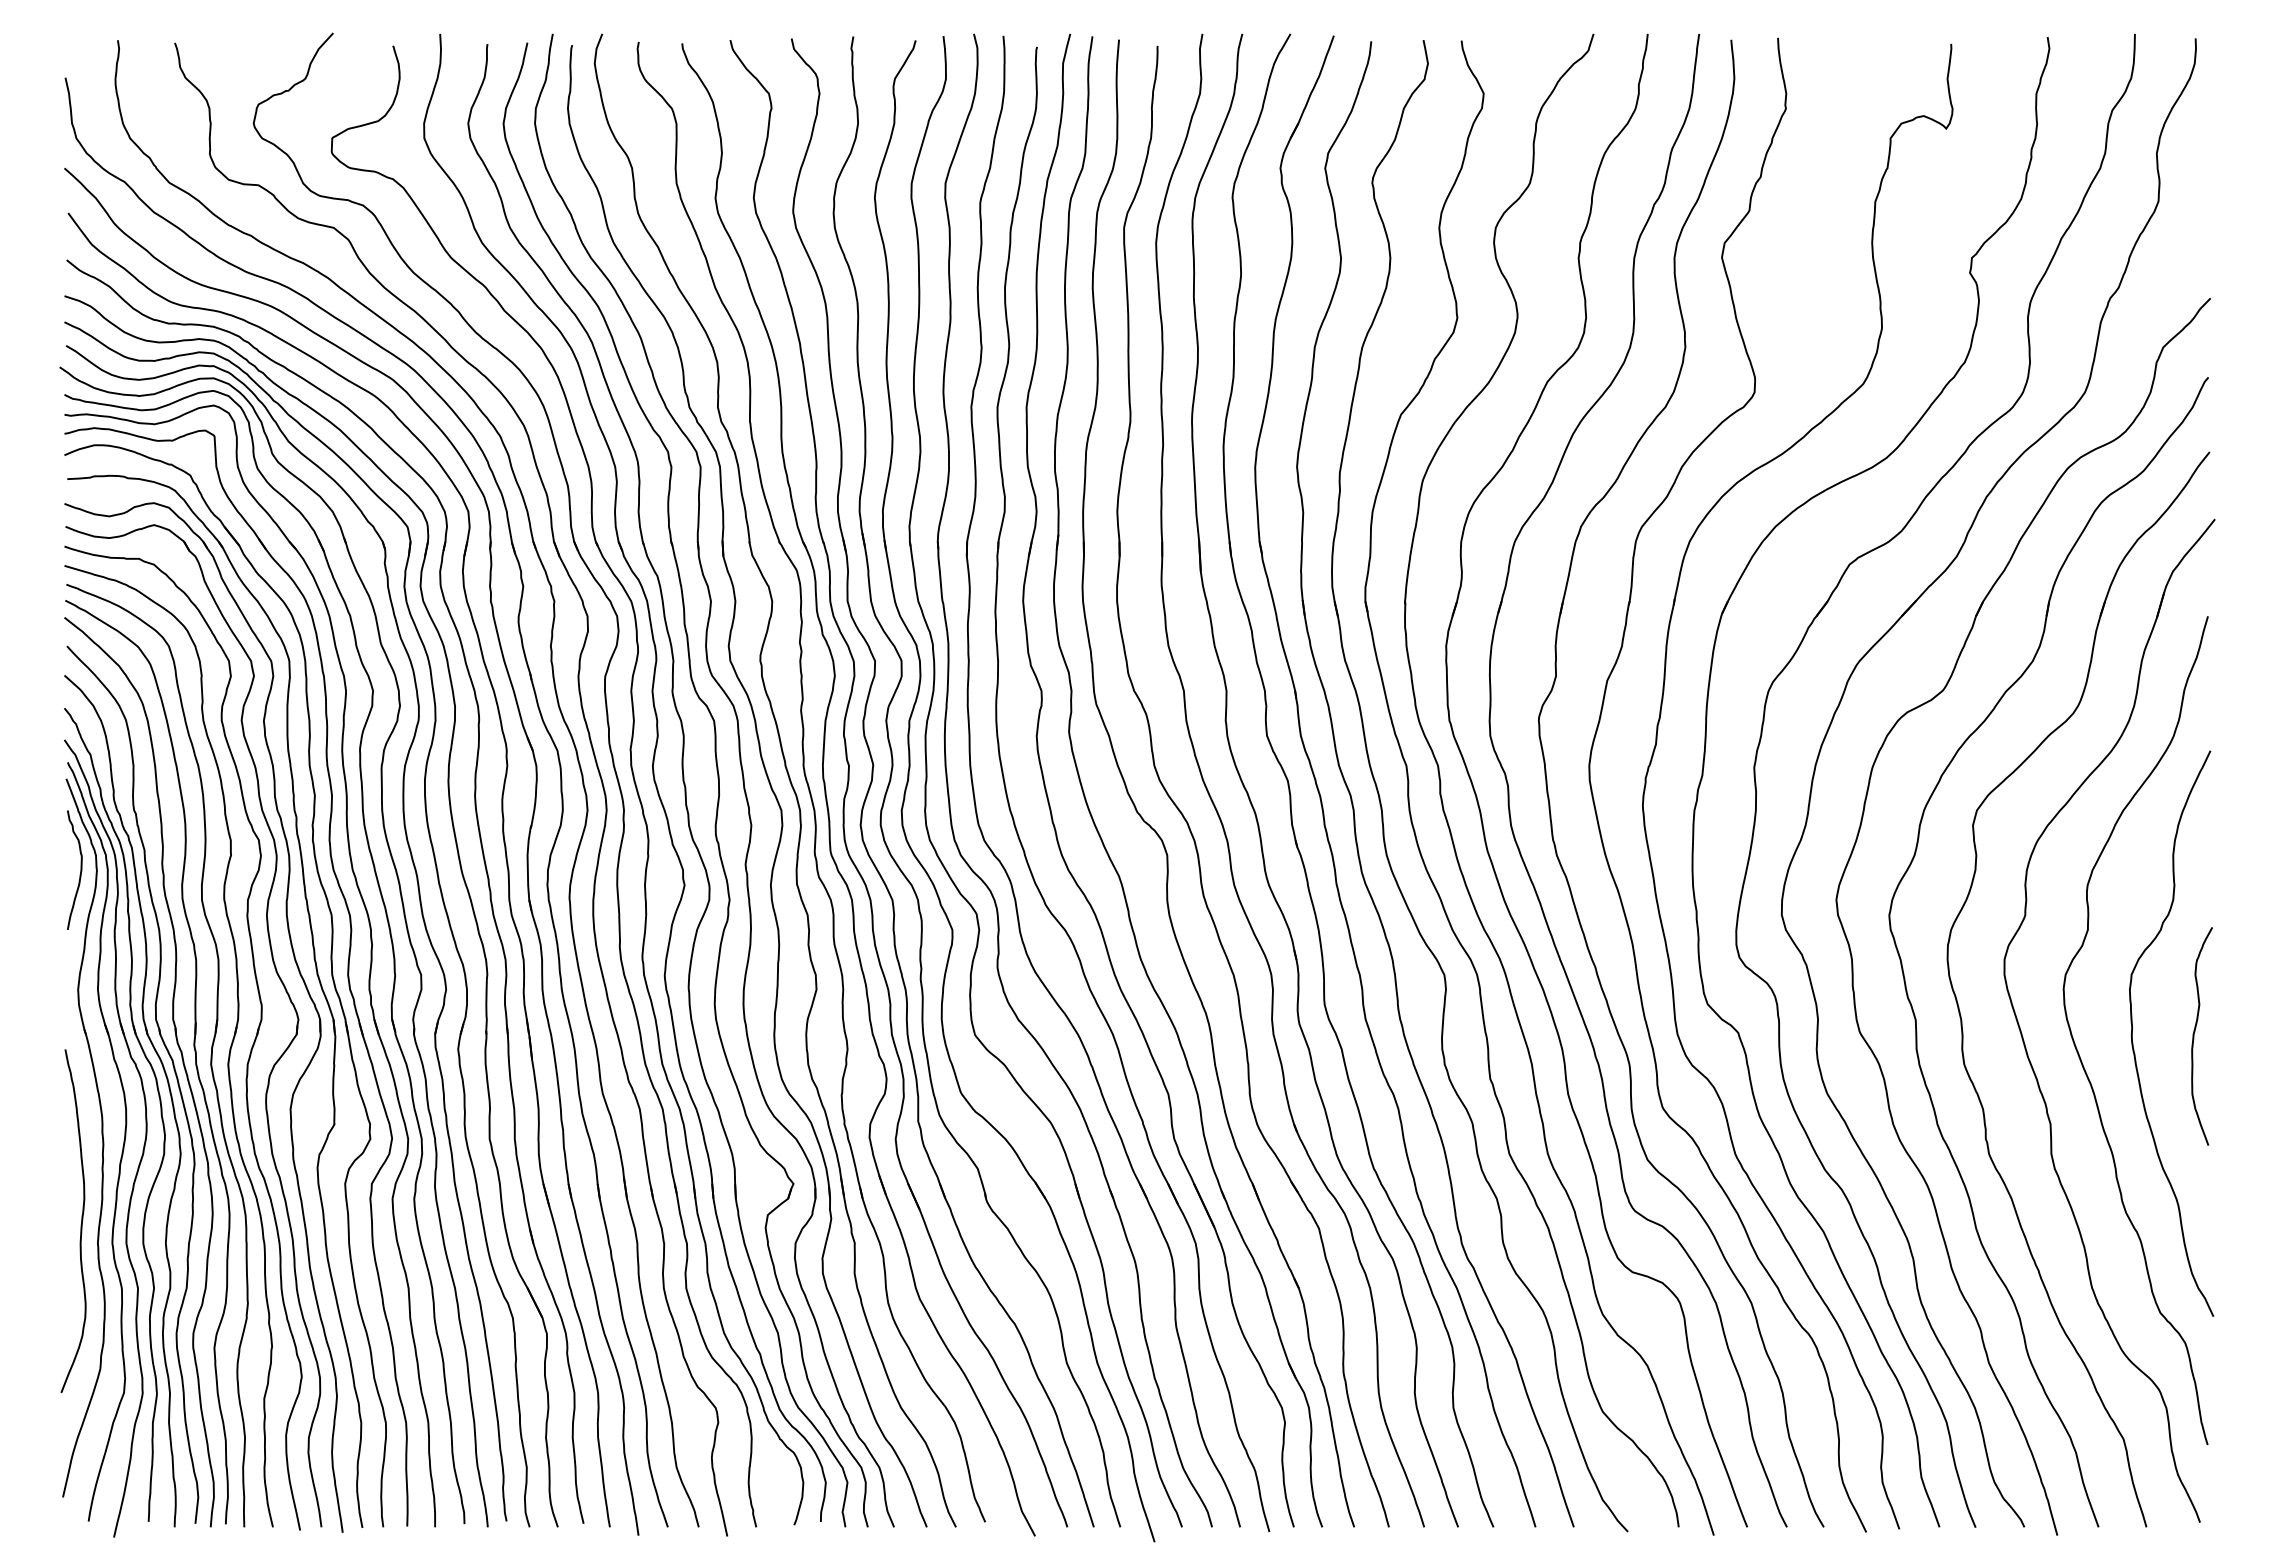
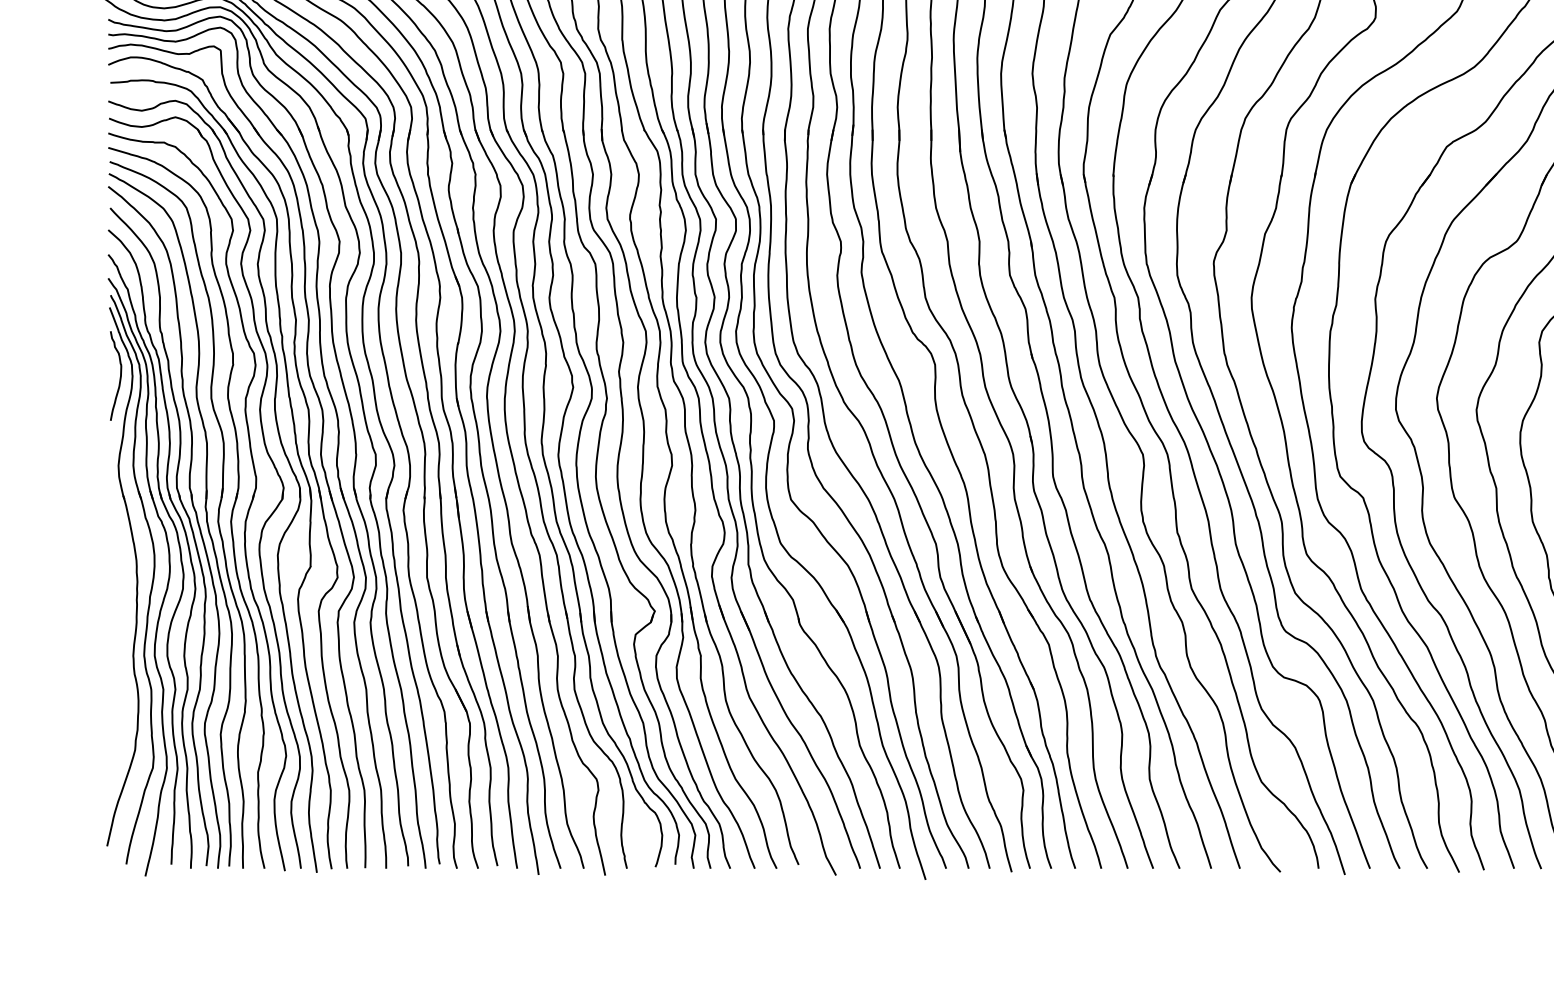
curve: (81, 1220) -> (121, 638), removed

